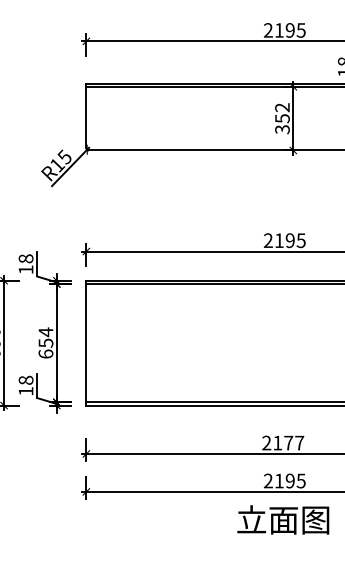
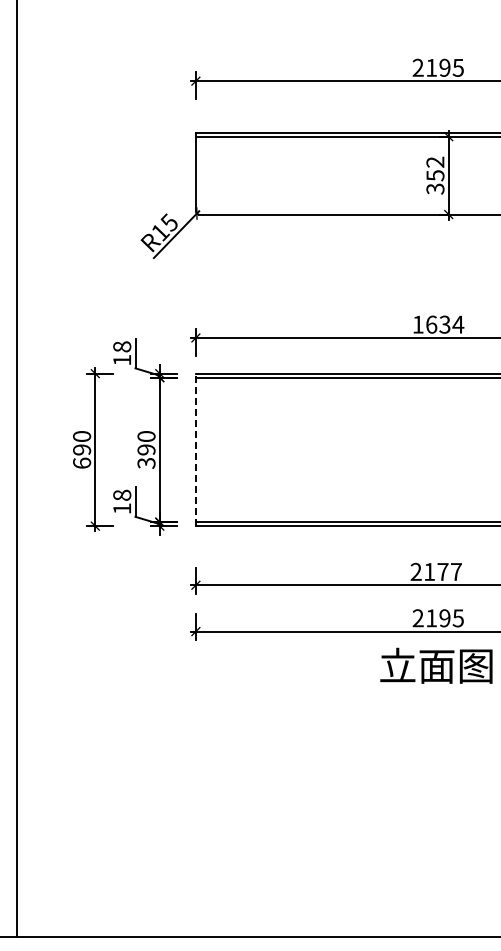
text: (284, 240) -> (438, 324), 2195 -> 1634
text: (45, 342) -> (146, 449), 654 -> 390
line: (86, 342) -> (195, 449), solid -> dashed

